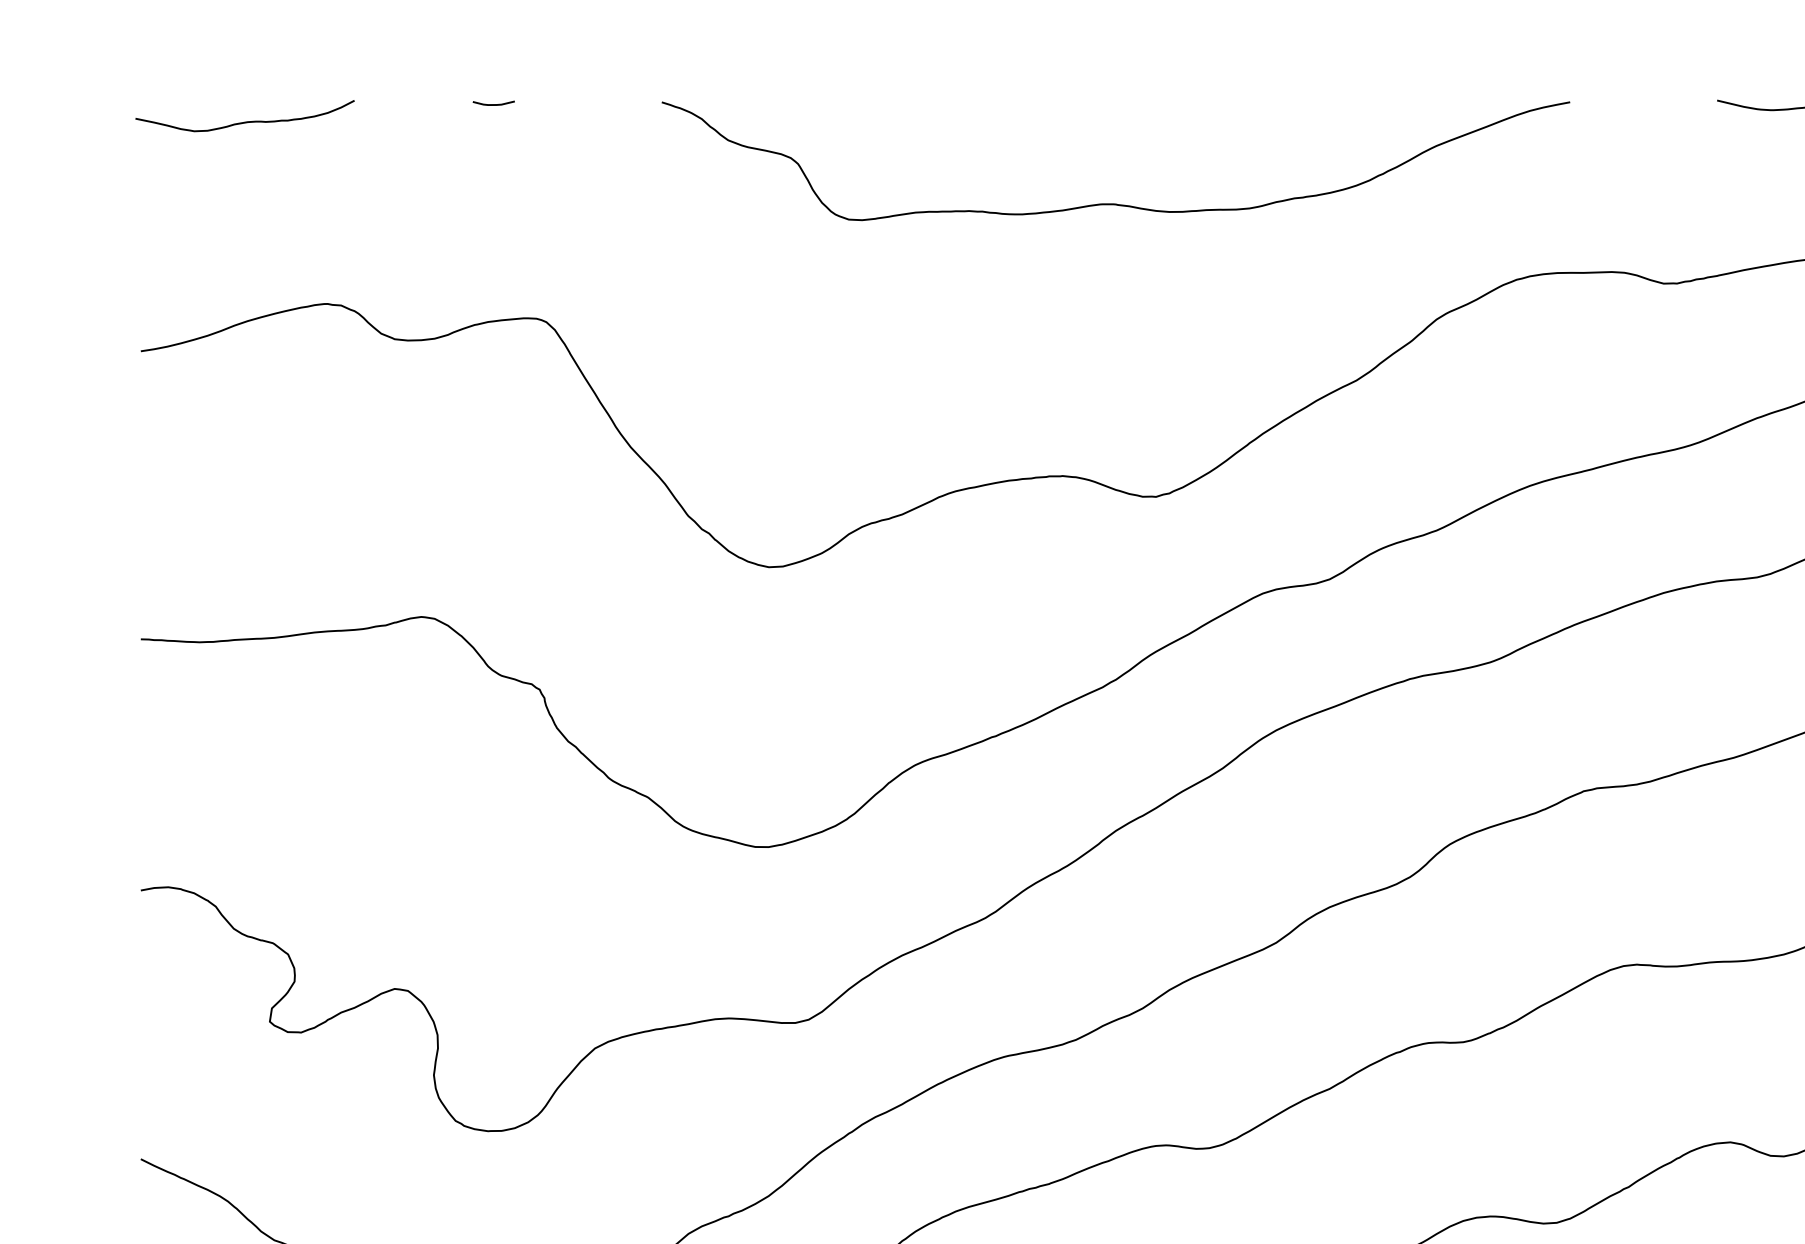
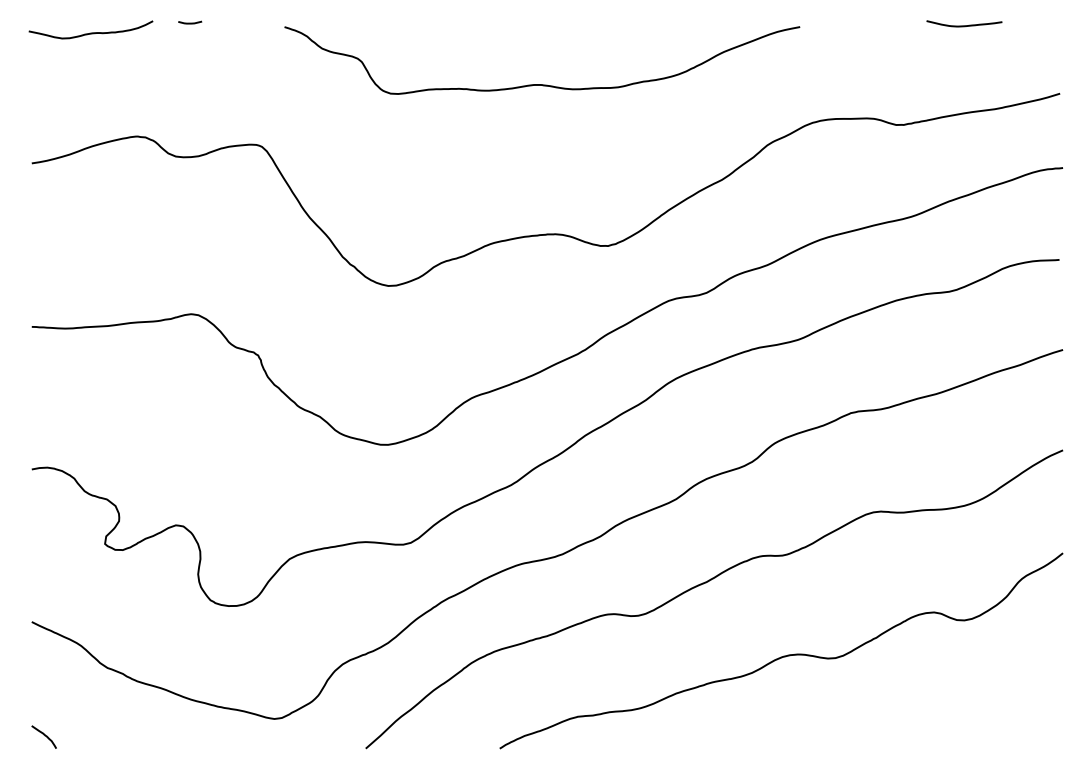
curve: (494, 103) -> (190, 22), moved
curve: (1116, 203) -> (542, 84), moved

